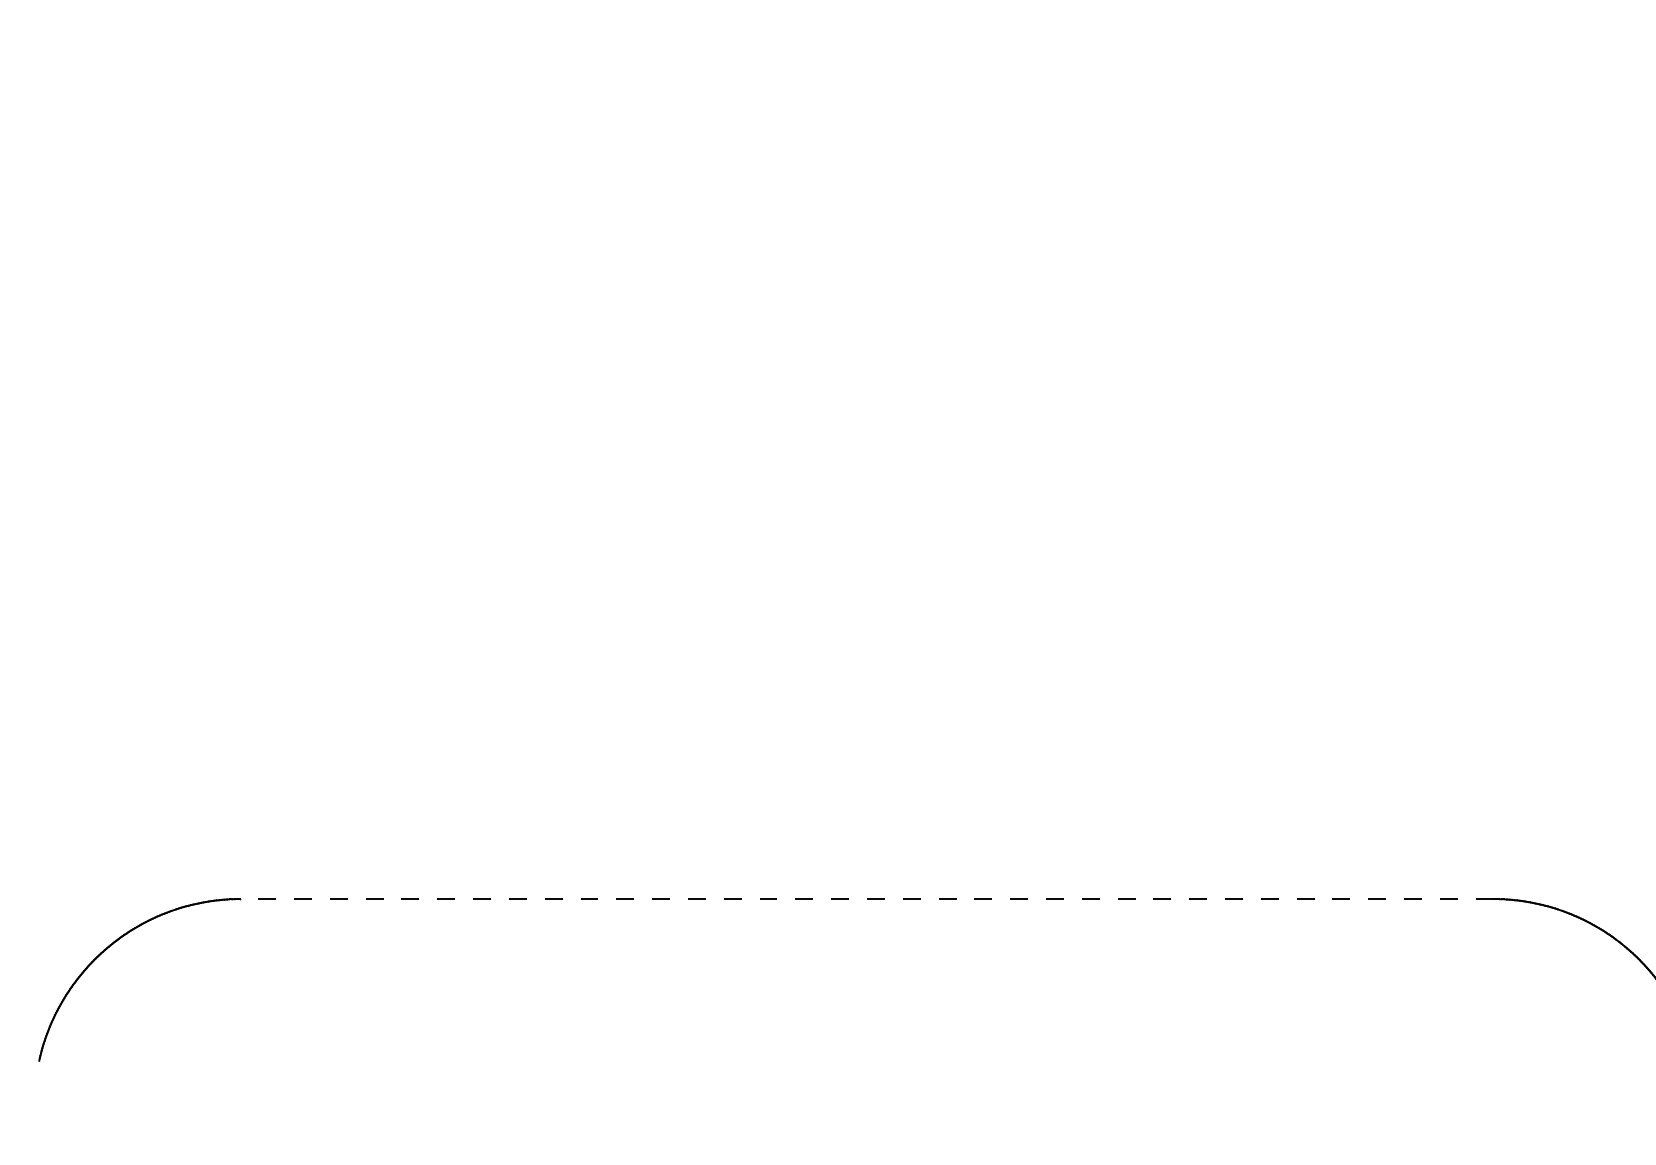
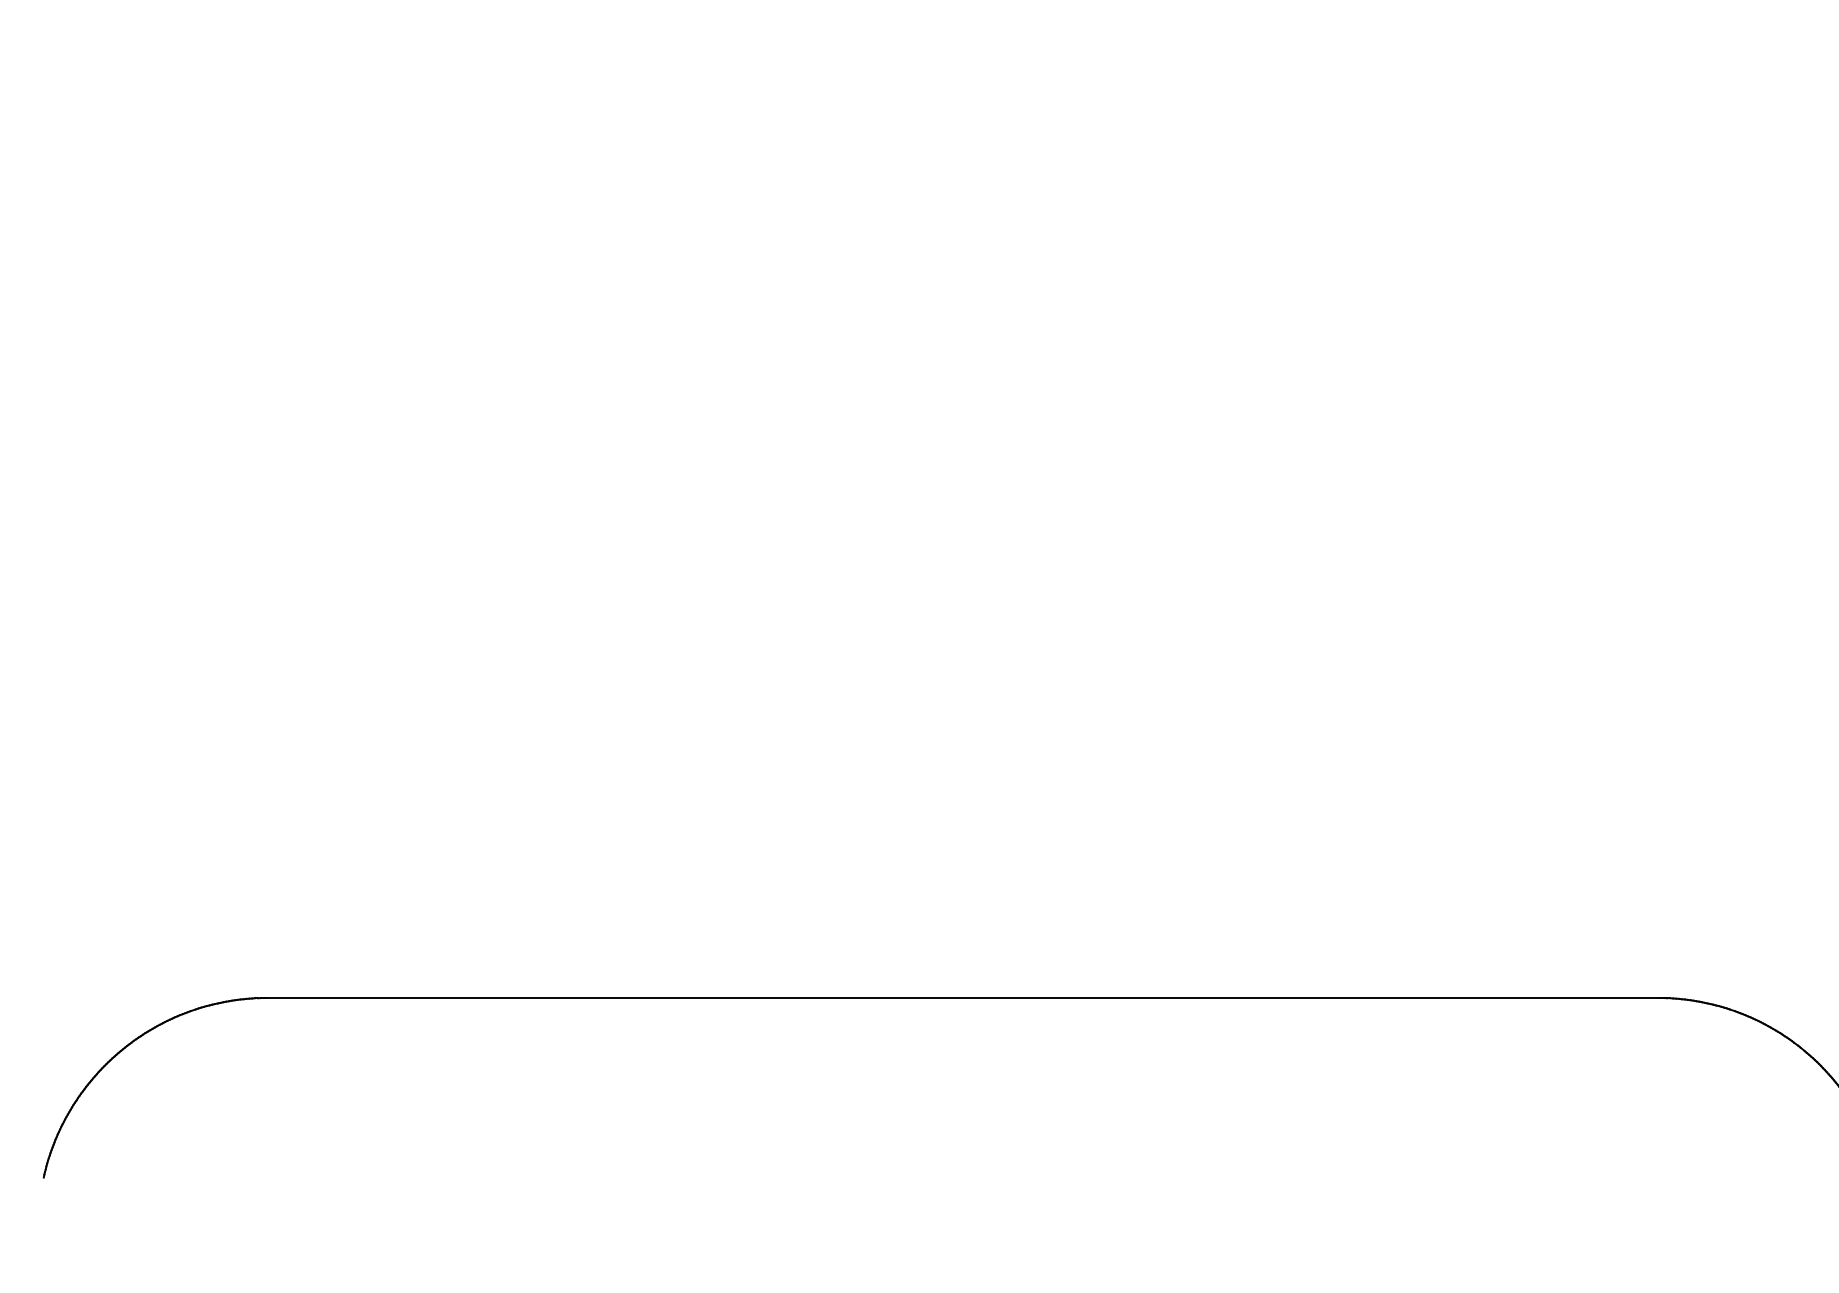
line: (866, 899) -> (962, 998), dashed -> solid

